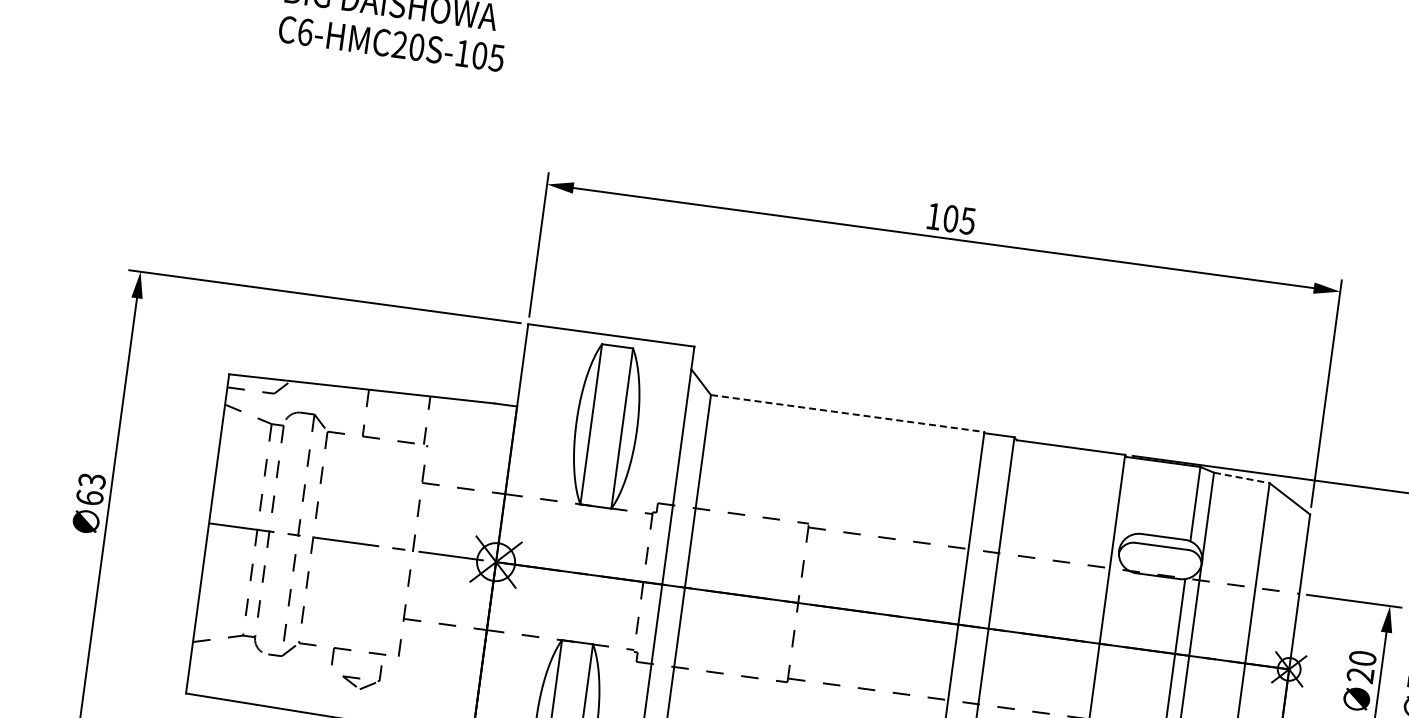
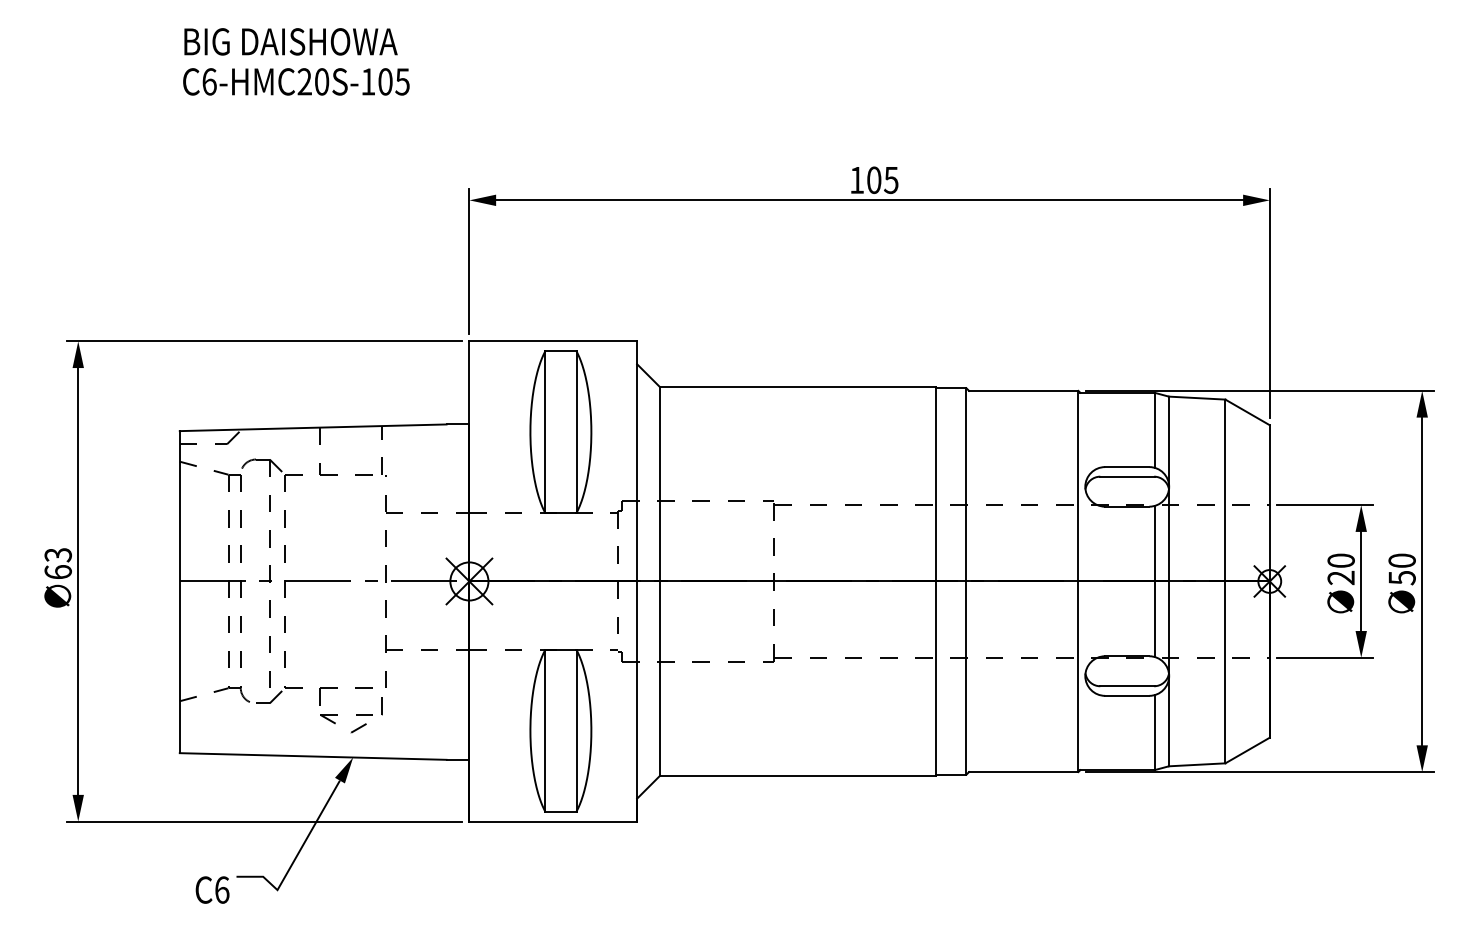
line: (847, 413) -> (797, 387), dashed -> solid
line: (1242, 478) -> (1197, 398), dashed -> solid
part: (361, 679) -> (351, 715), size x1.67

